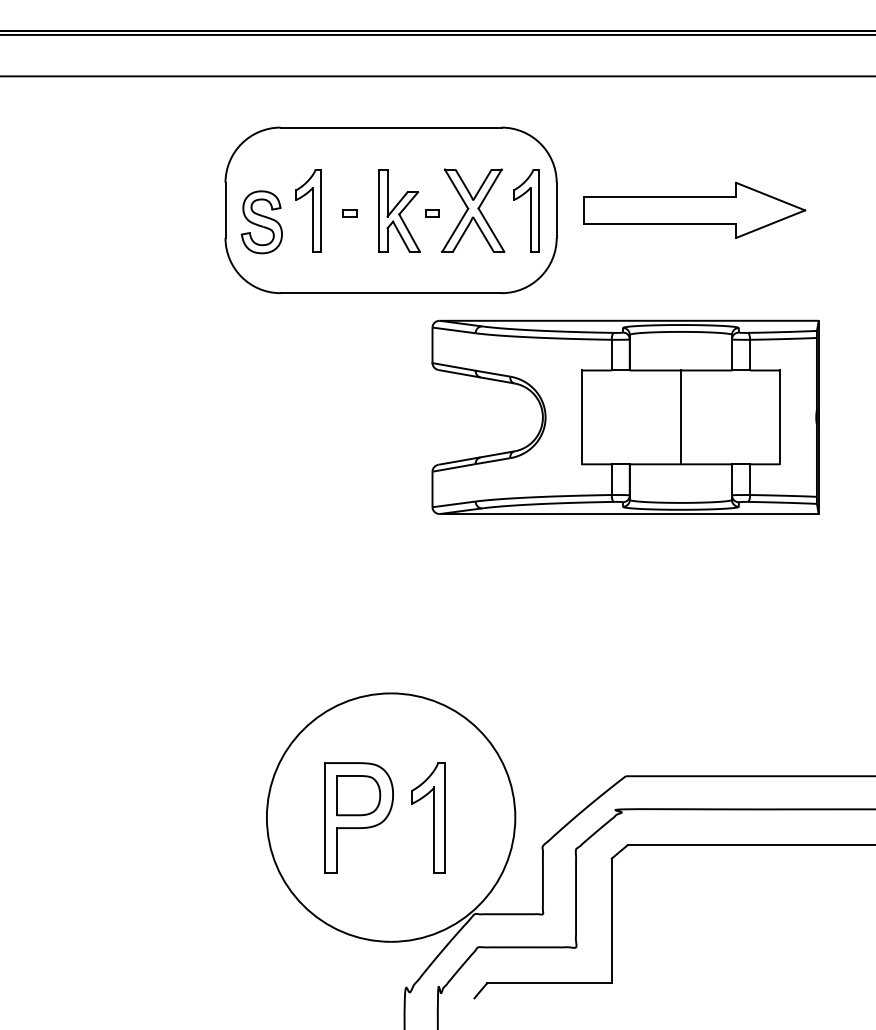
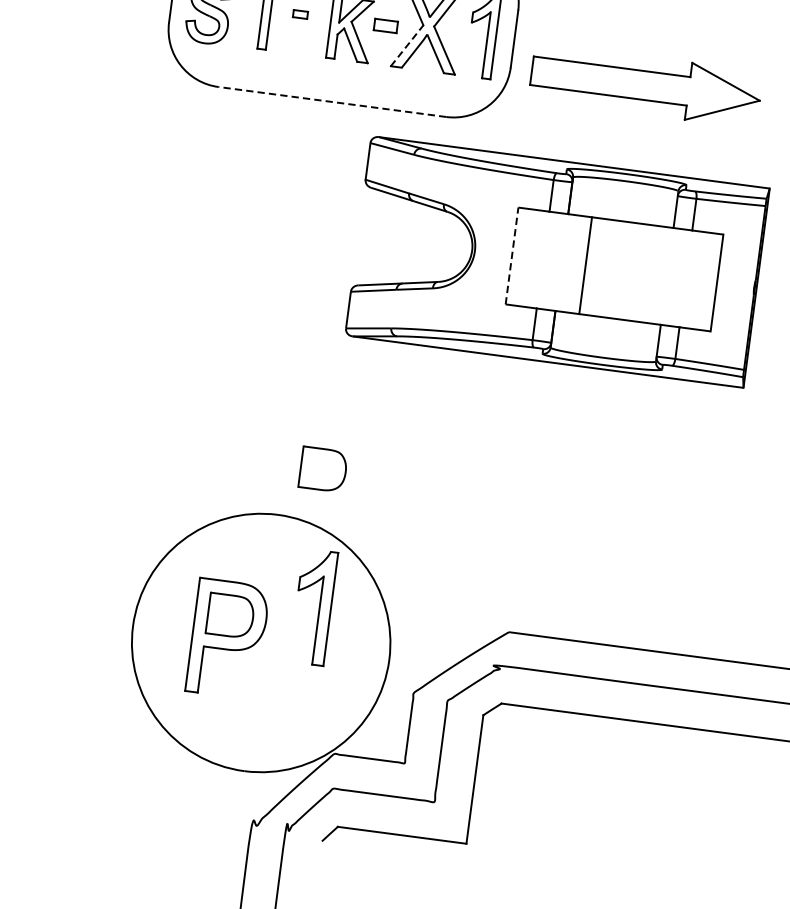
part: (694, 209) -> (645, 84), moved
part: (432, 213) -> (385, 25), size x1.6
line: (455, 229) -> (407, 45), solid -> dashed
line: (390, 293) -> (331, 102), solid -> dashed
line: (581, 417) -> (511, 256), solid -> dashed
line: (680, 417) -> (585, 265), moved
part: (428, 644) -> (323, 469), added
part: (428, 817) -> (313, 606), moved

